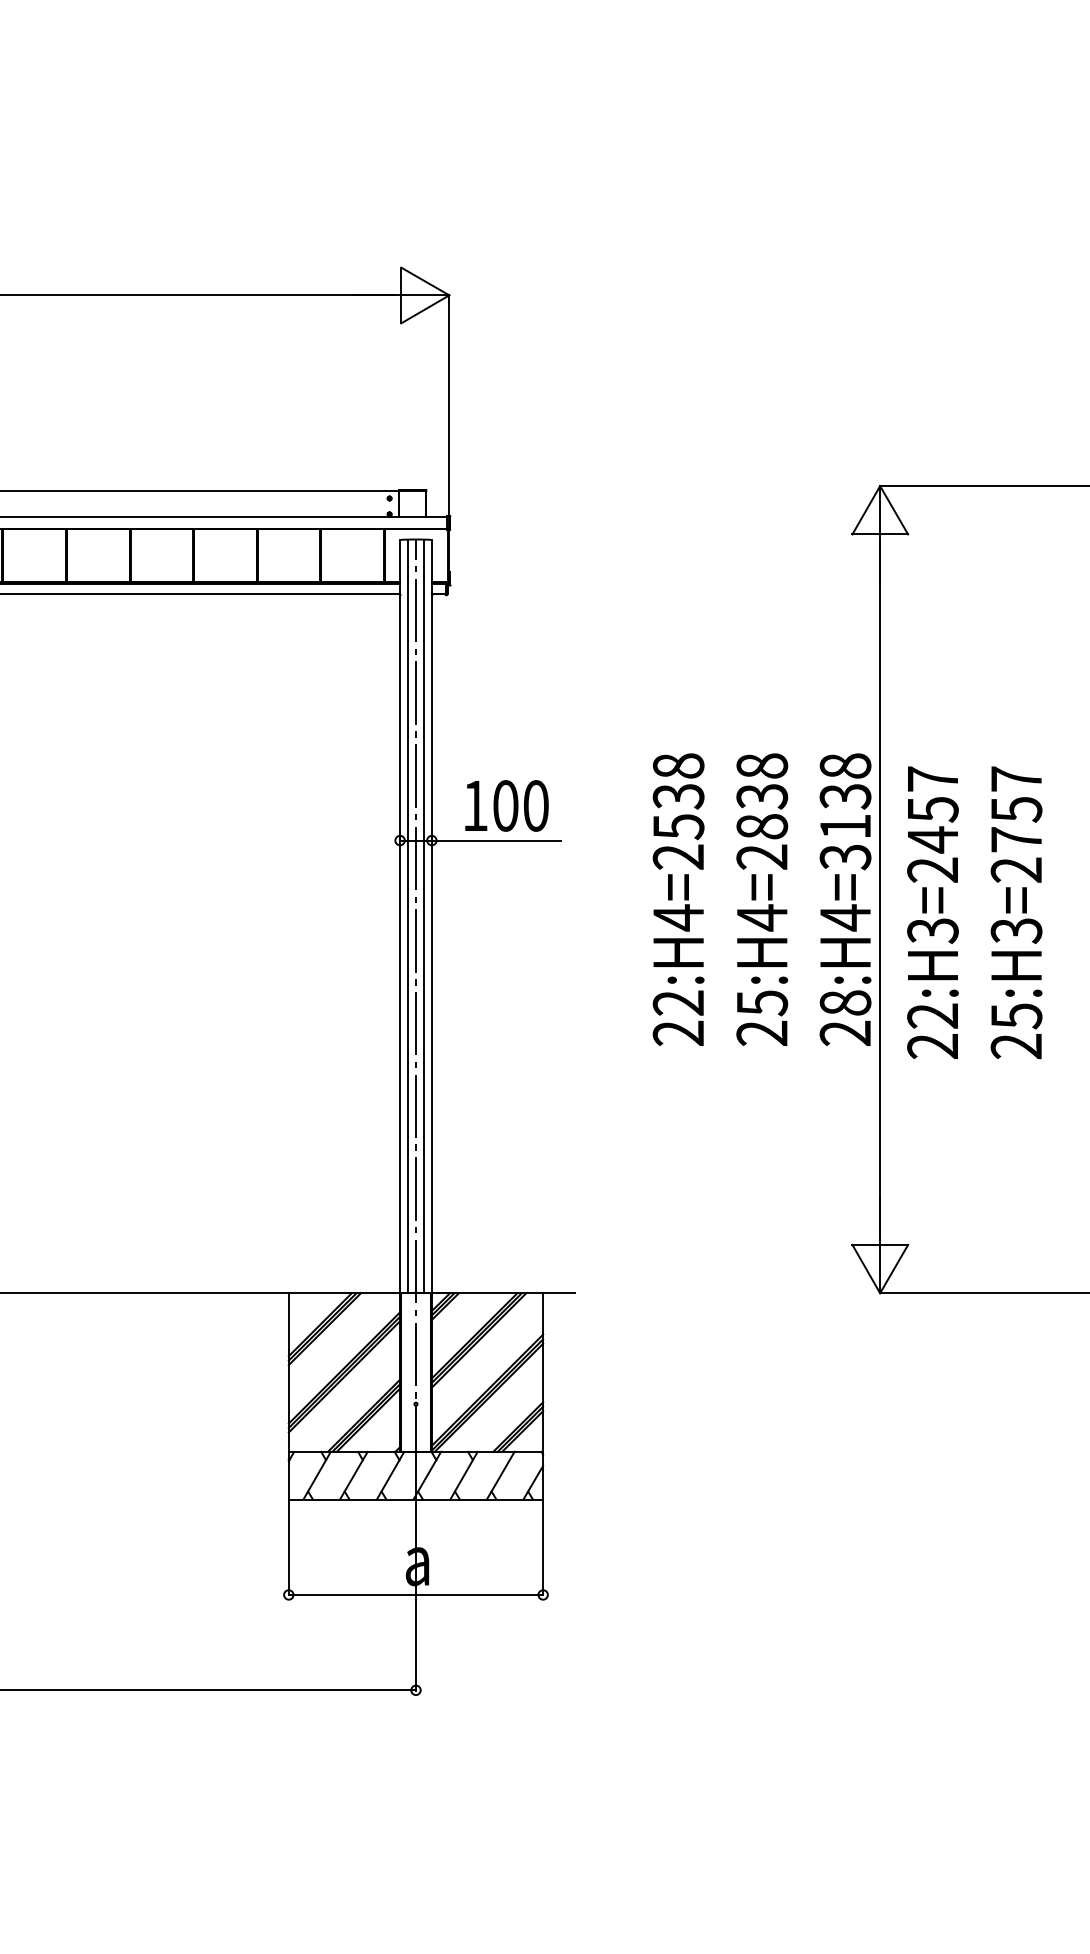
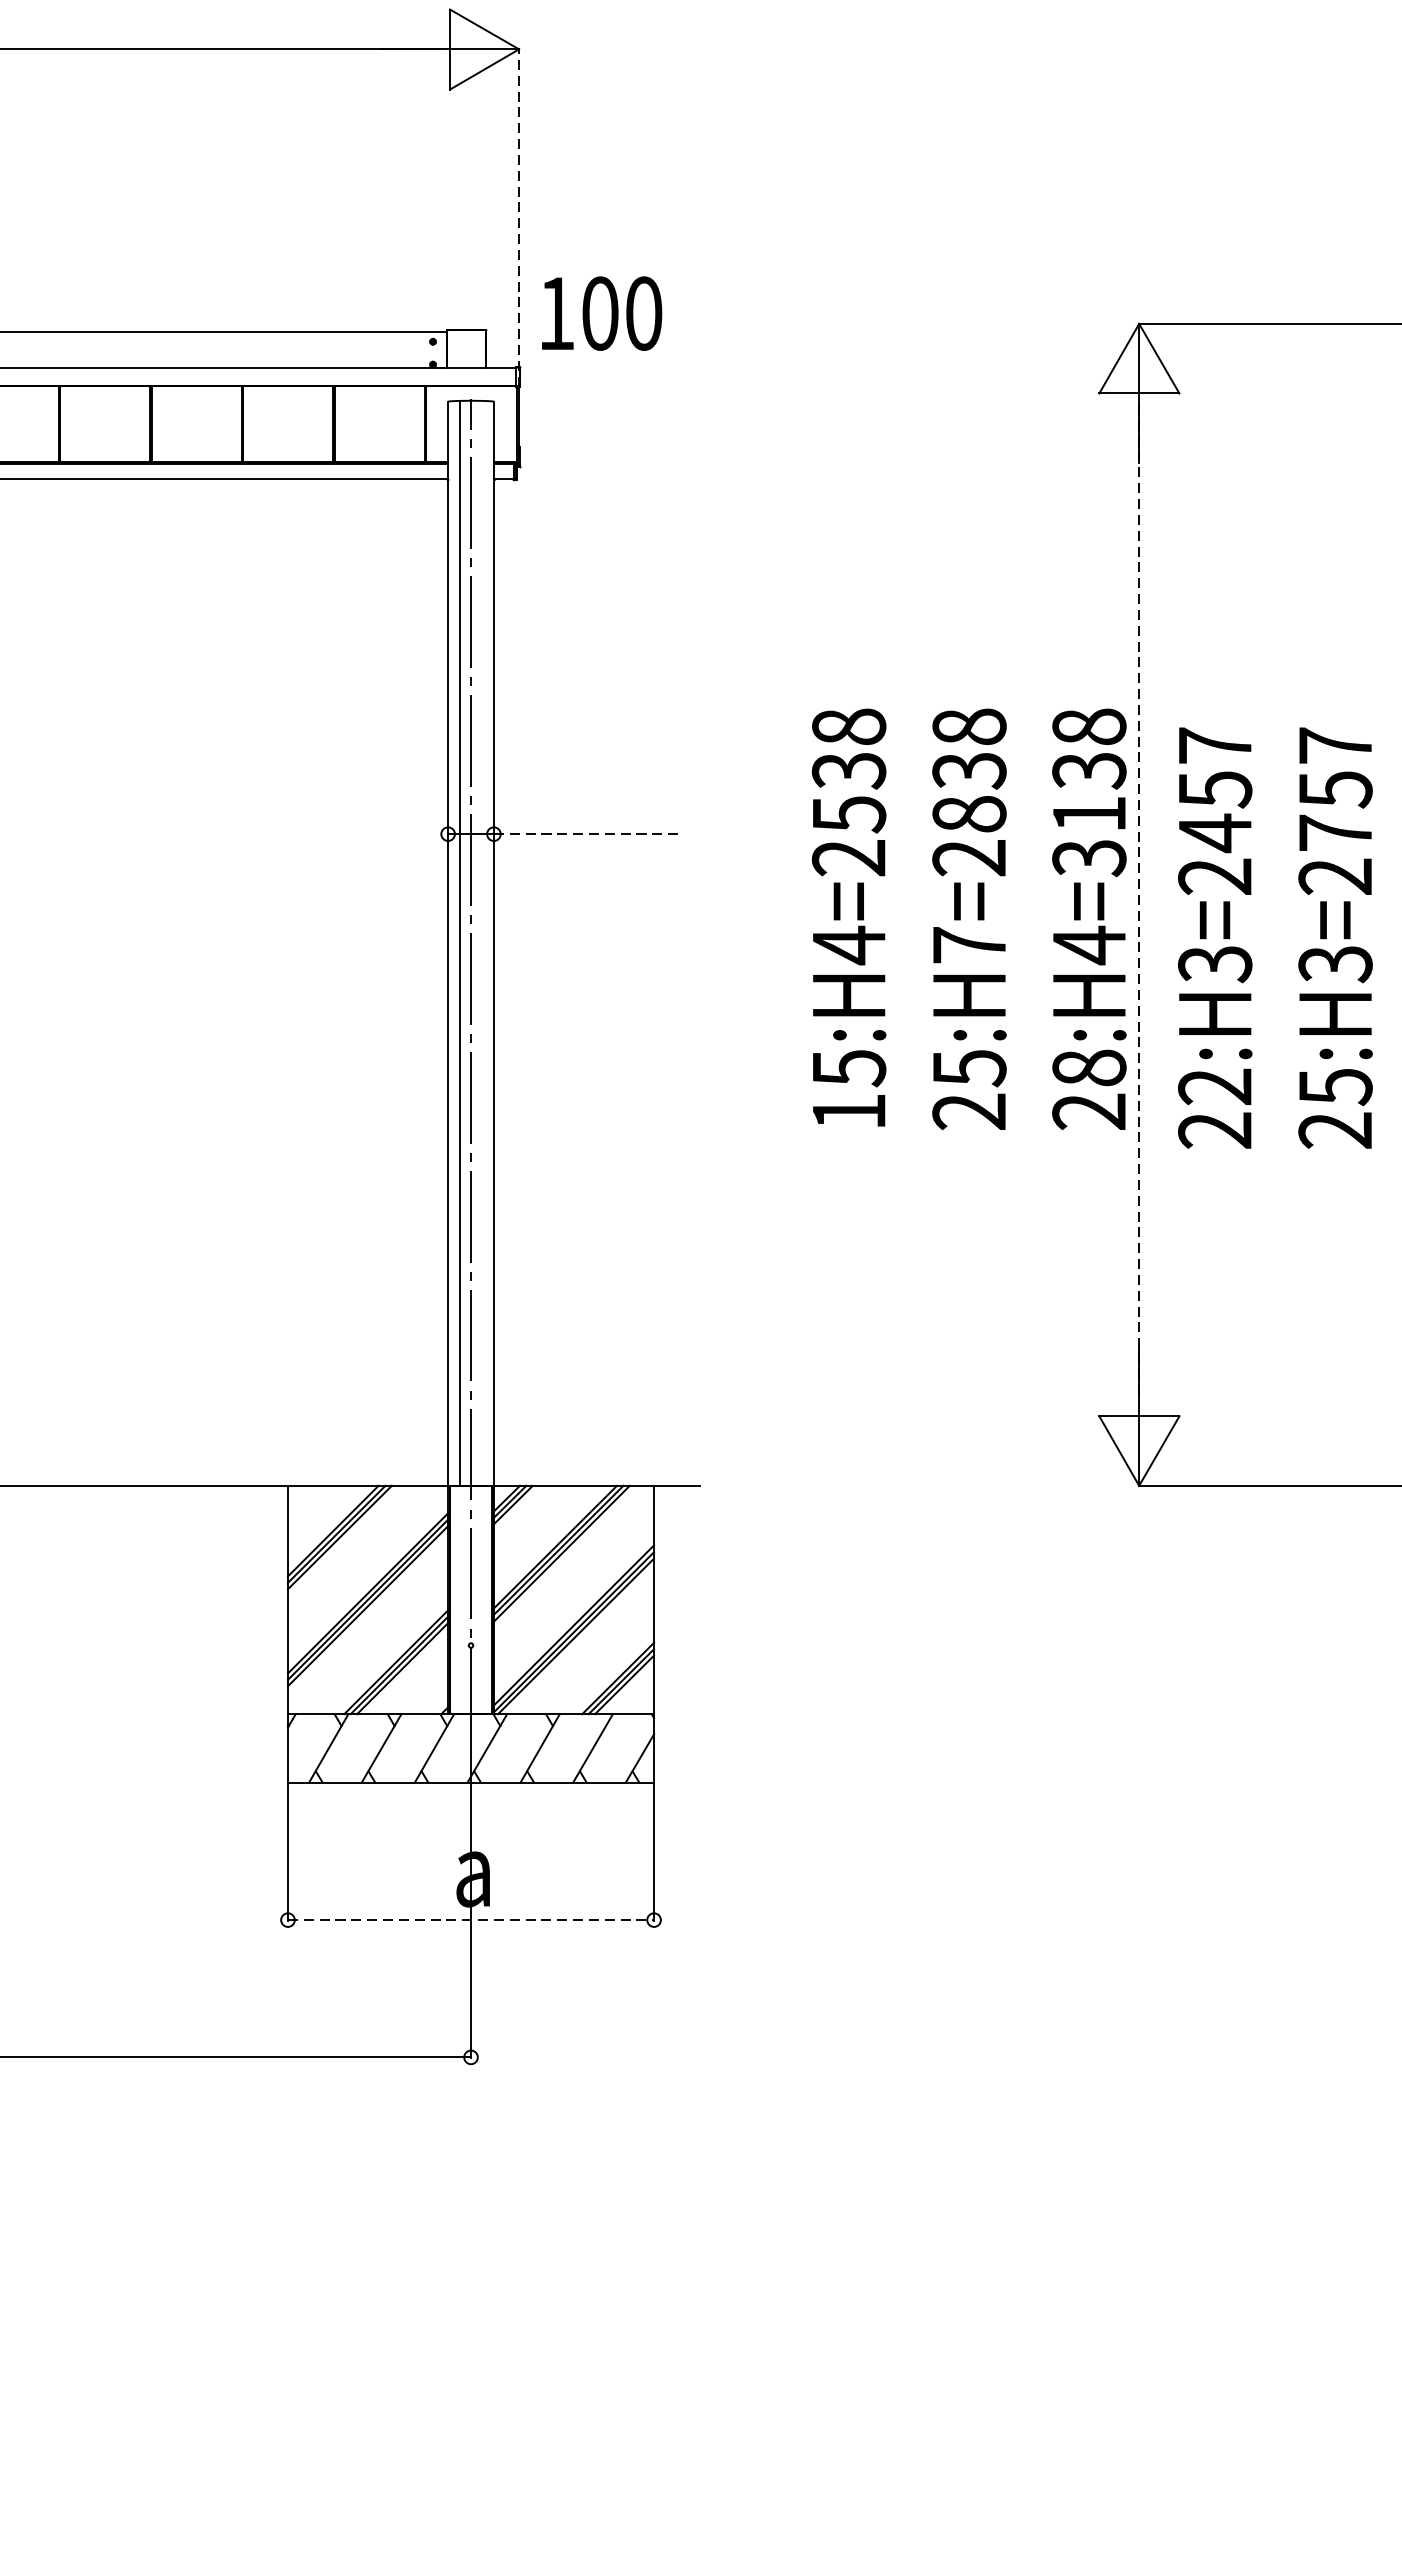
line: (449, 411) -> (519, 216), solid -> dashed
text: (506, 805) -> (601, 312), moved
line: (496, 840) -> (586, 834), solid -> dashed
line: (880, 889) -> (1139, 904), solid -> dashed
line: (423, 916) -> (481, 943), removed
text: (762, 917) -> (969, 944), 25:H4=2838 -> 25:H7=2838
text: (678, 1017) -> (848, 1088), 22:H4=2538 -> 15:H4=2538
line: (416, 1594) -> (471, 1919), solid -> dashed

